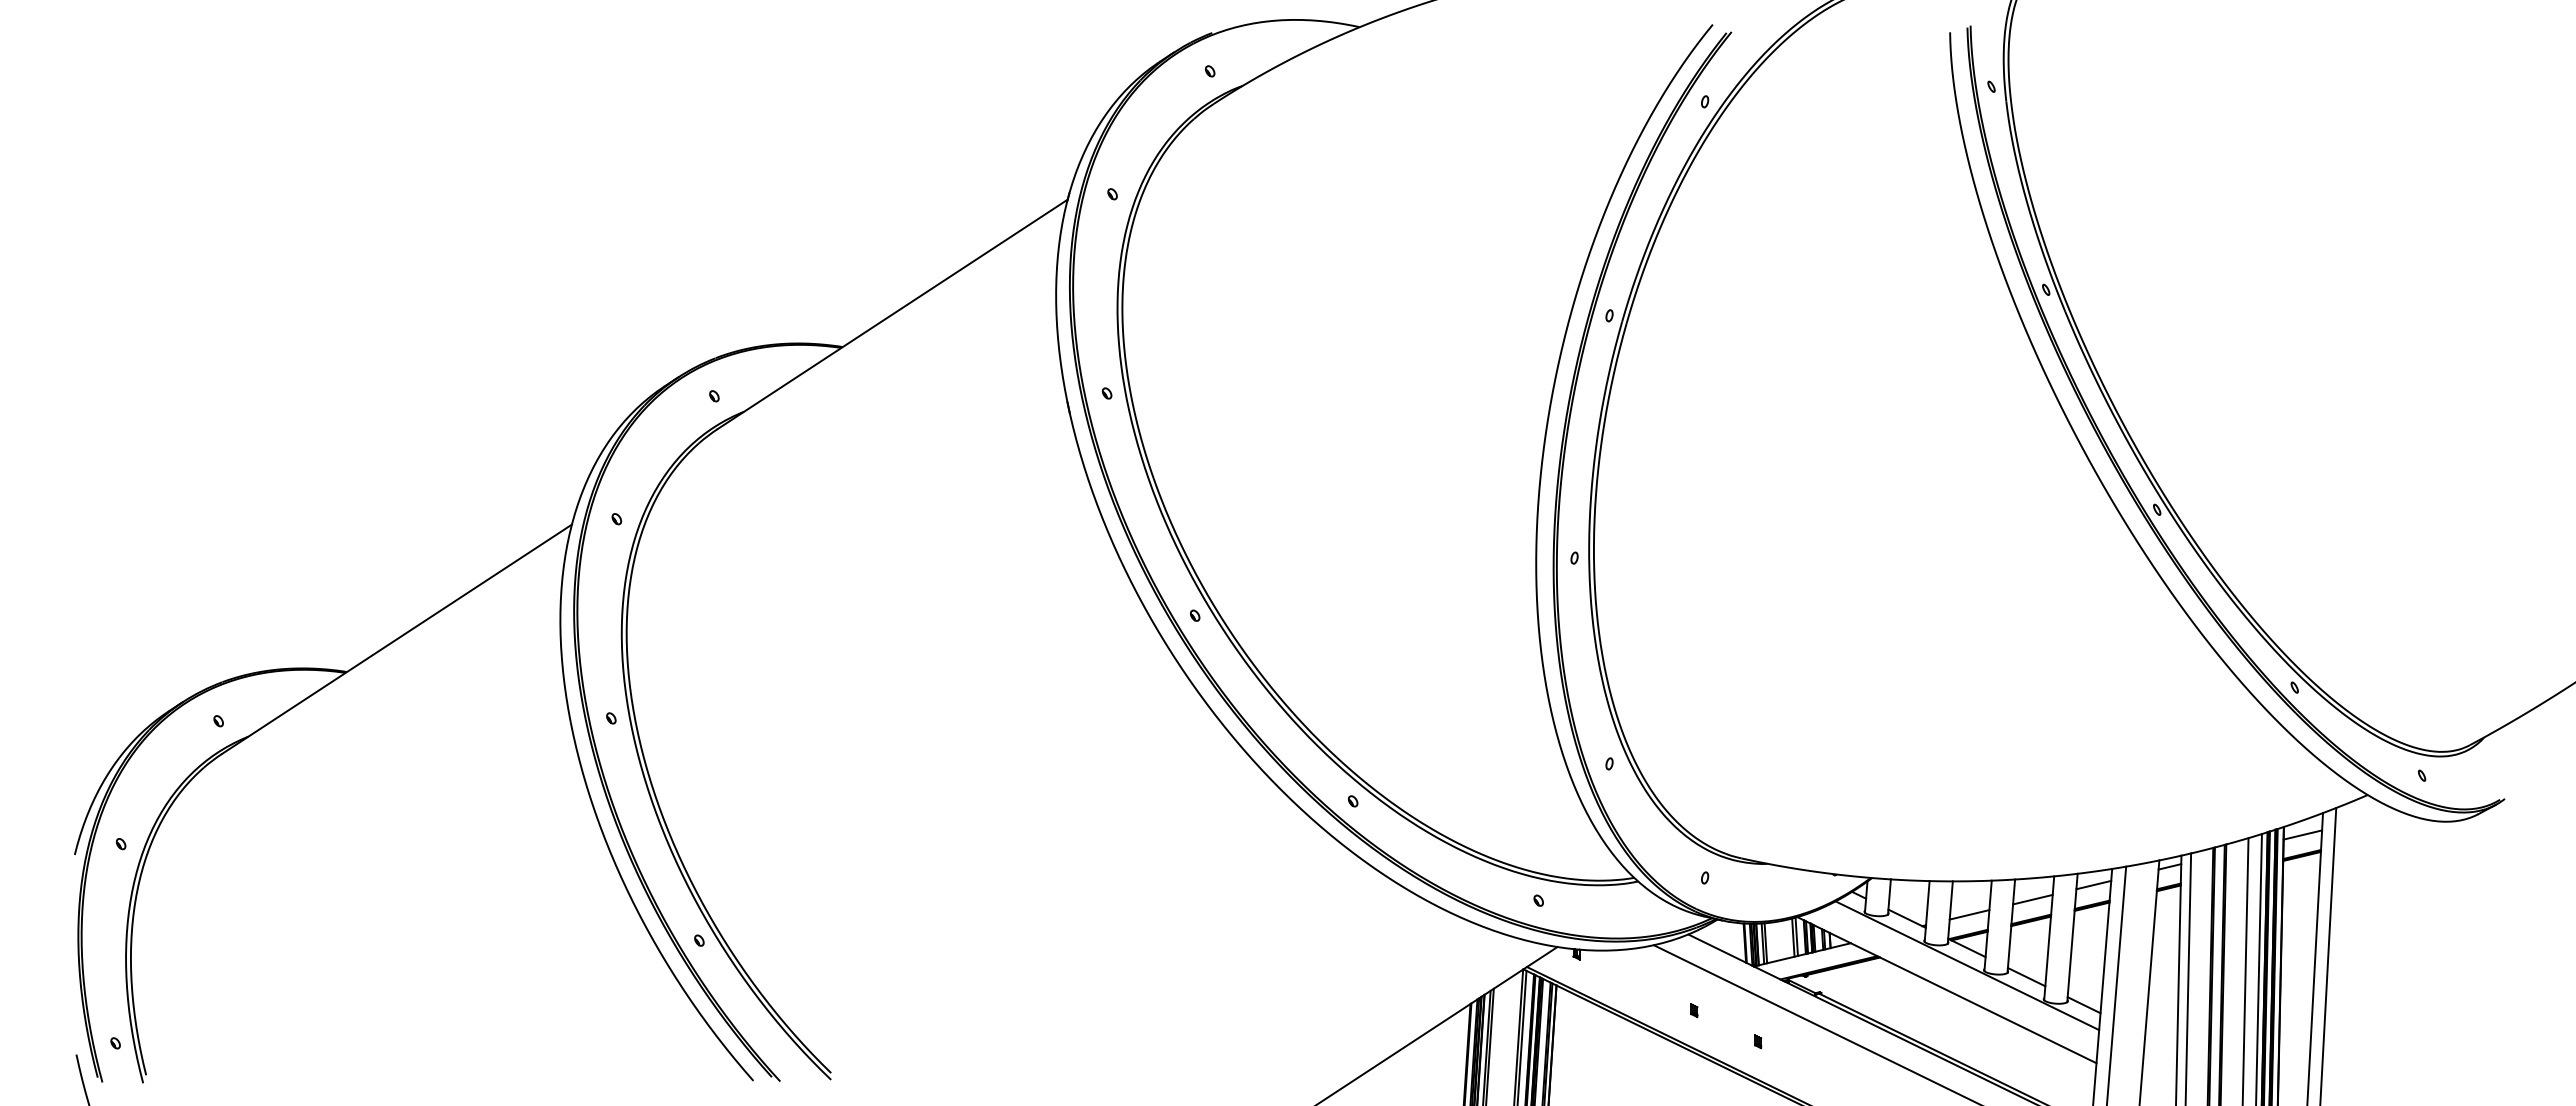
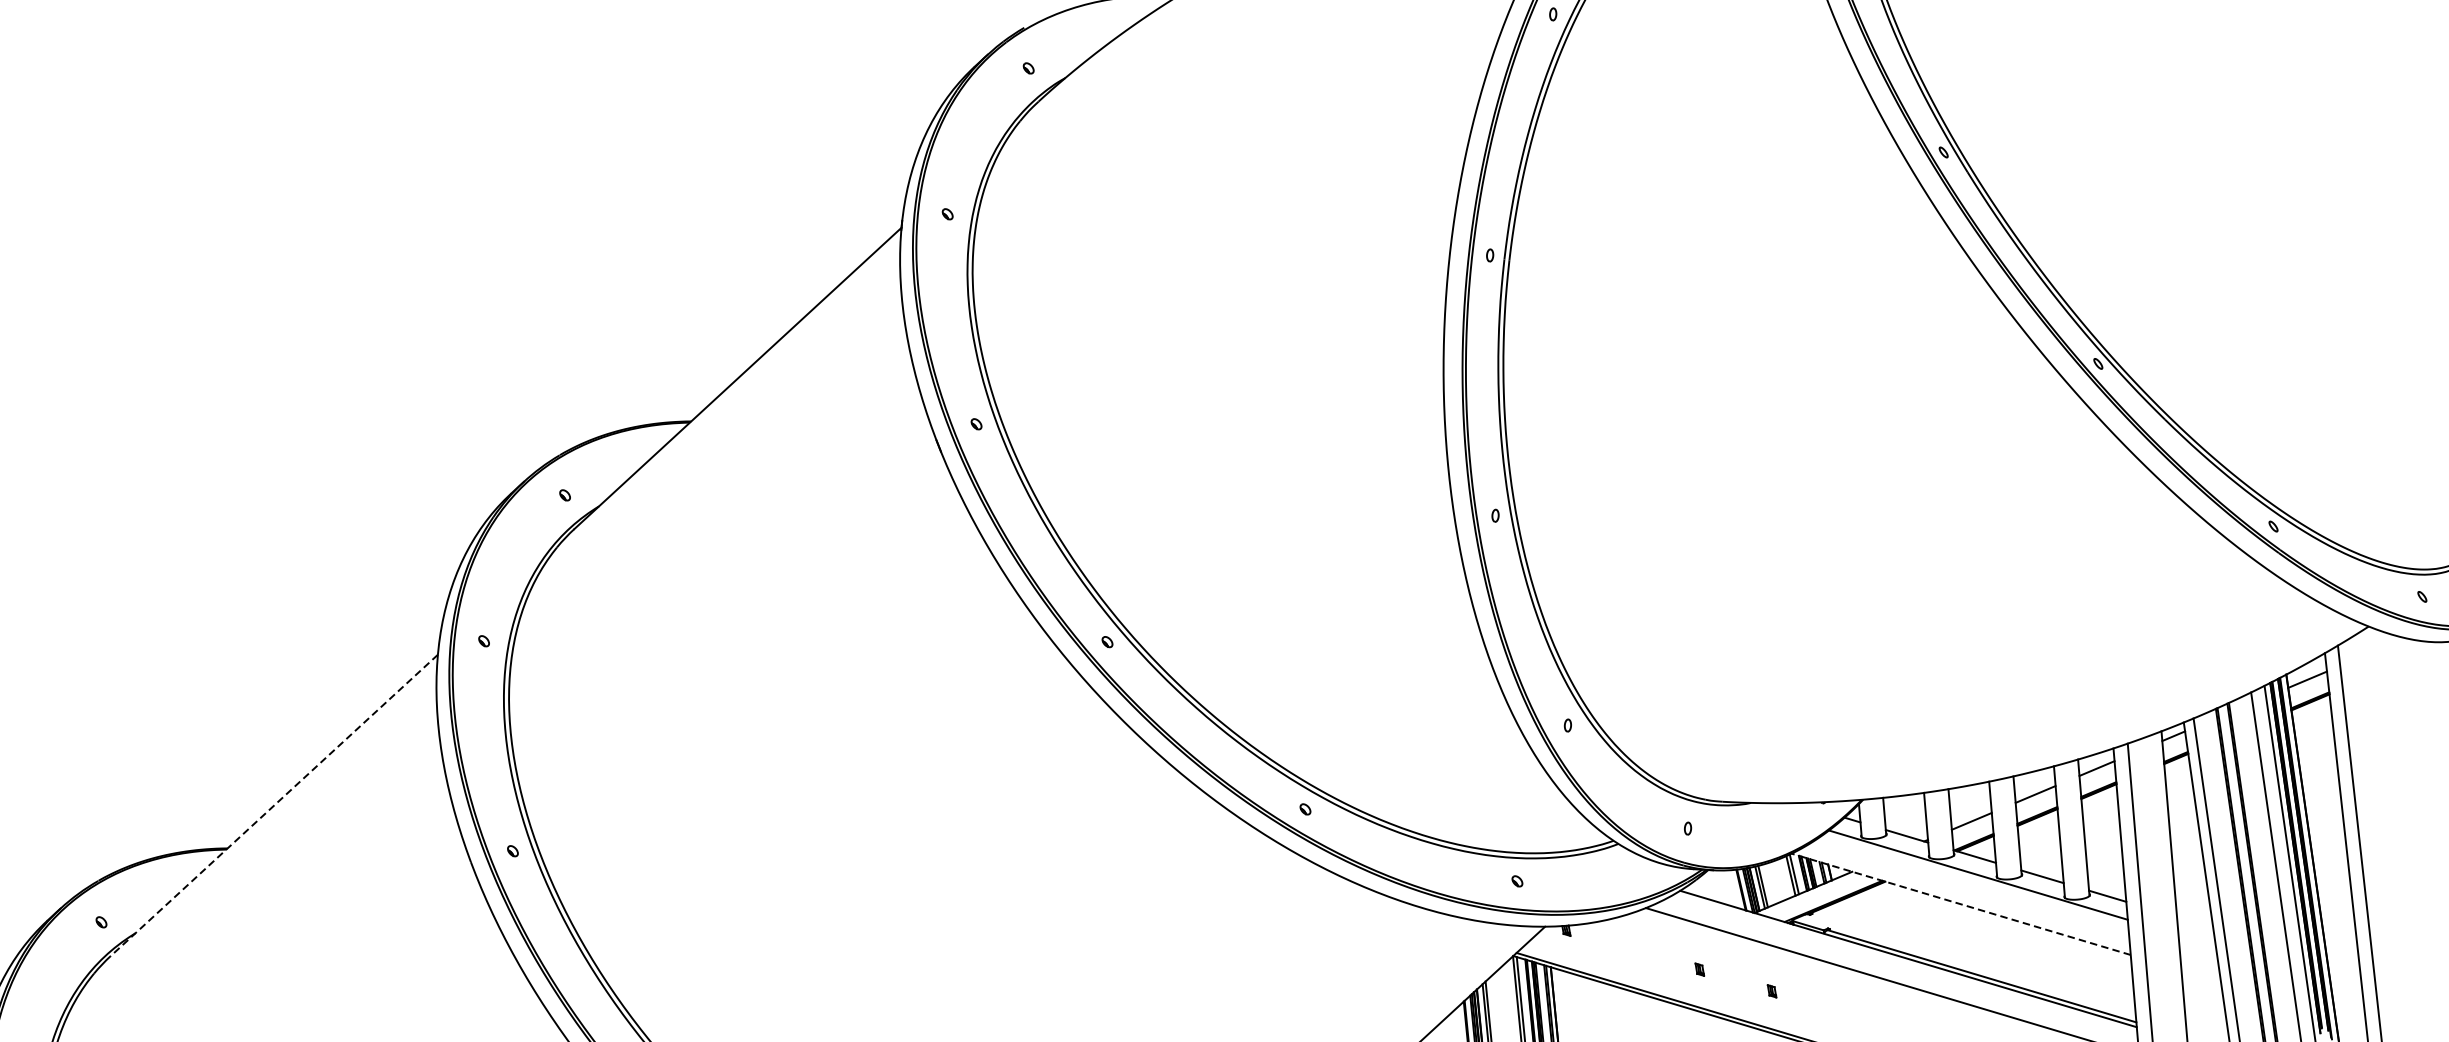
line: (396, 639) -> (273, 805), solid -> dashed
line: (1946, 989) -> (1960, 903), solid -> dashed

